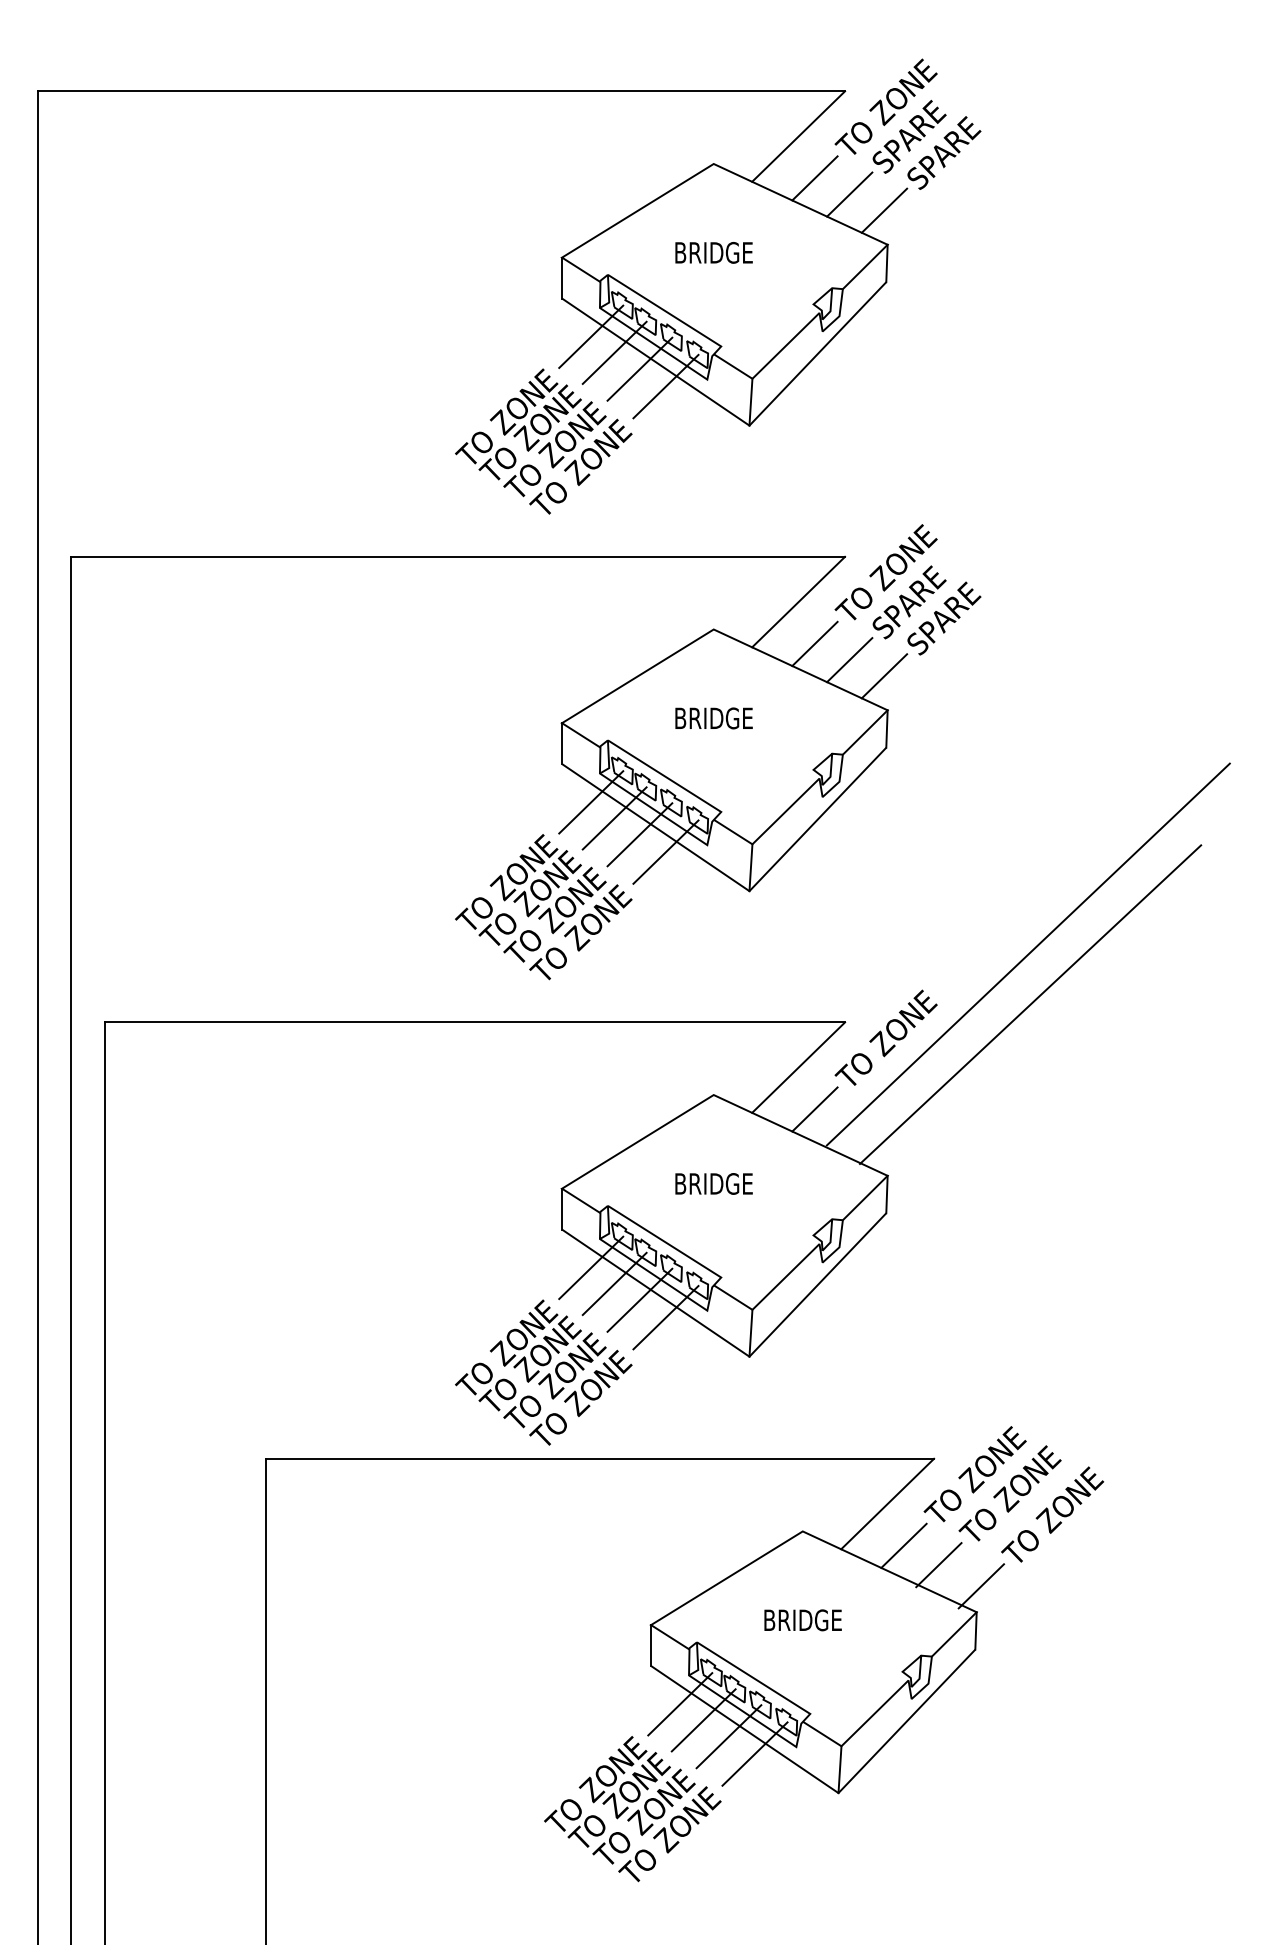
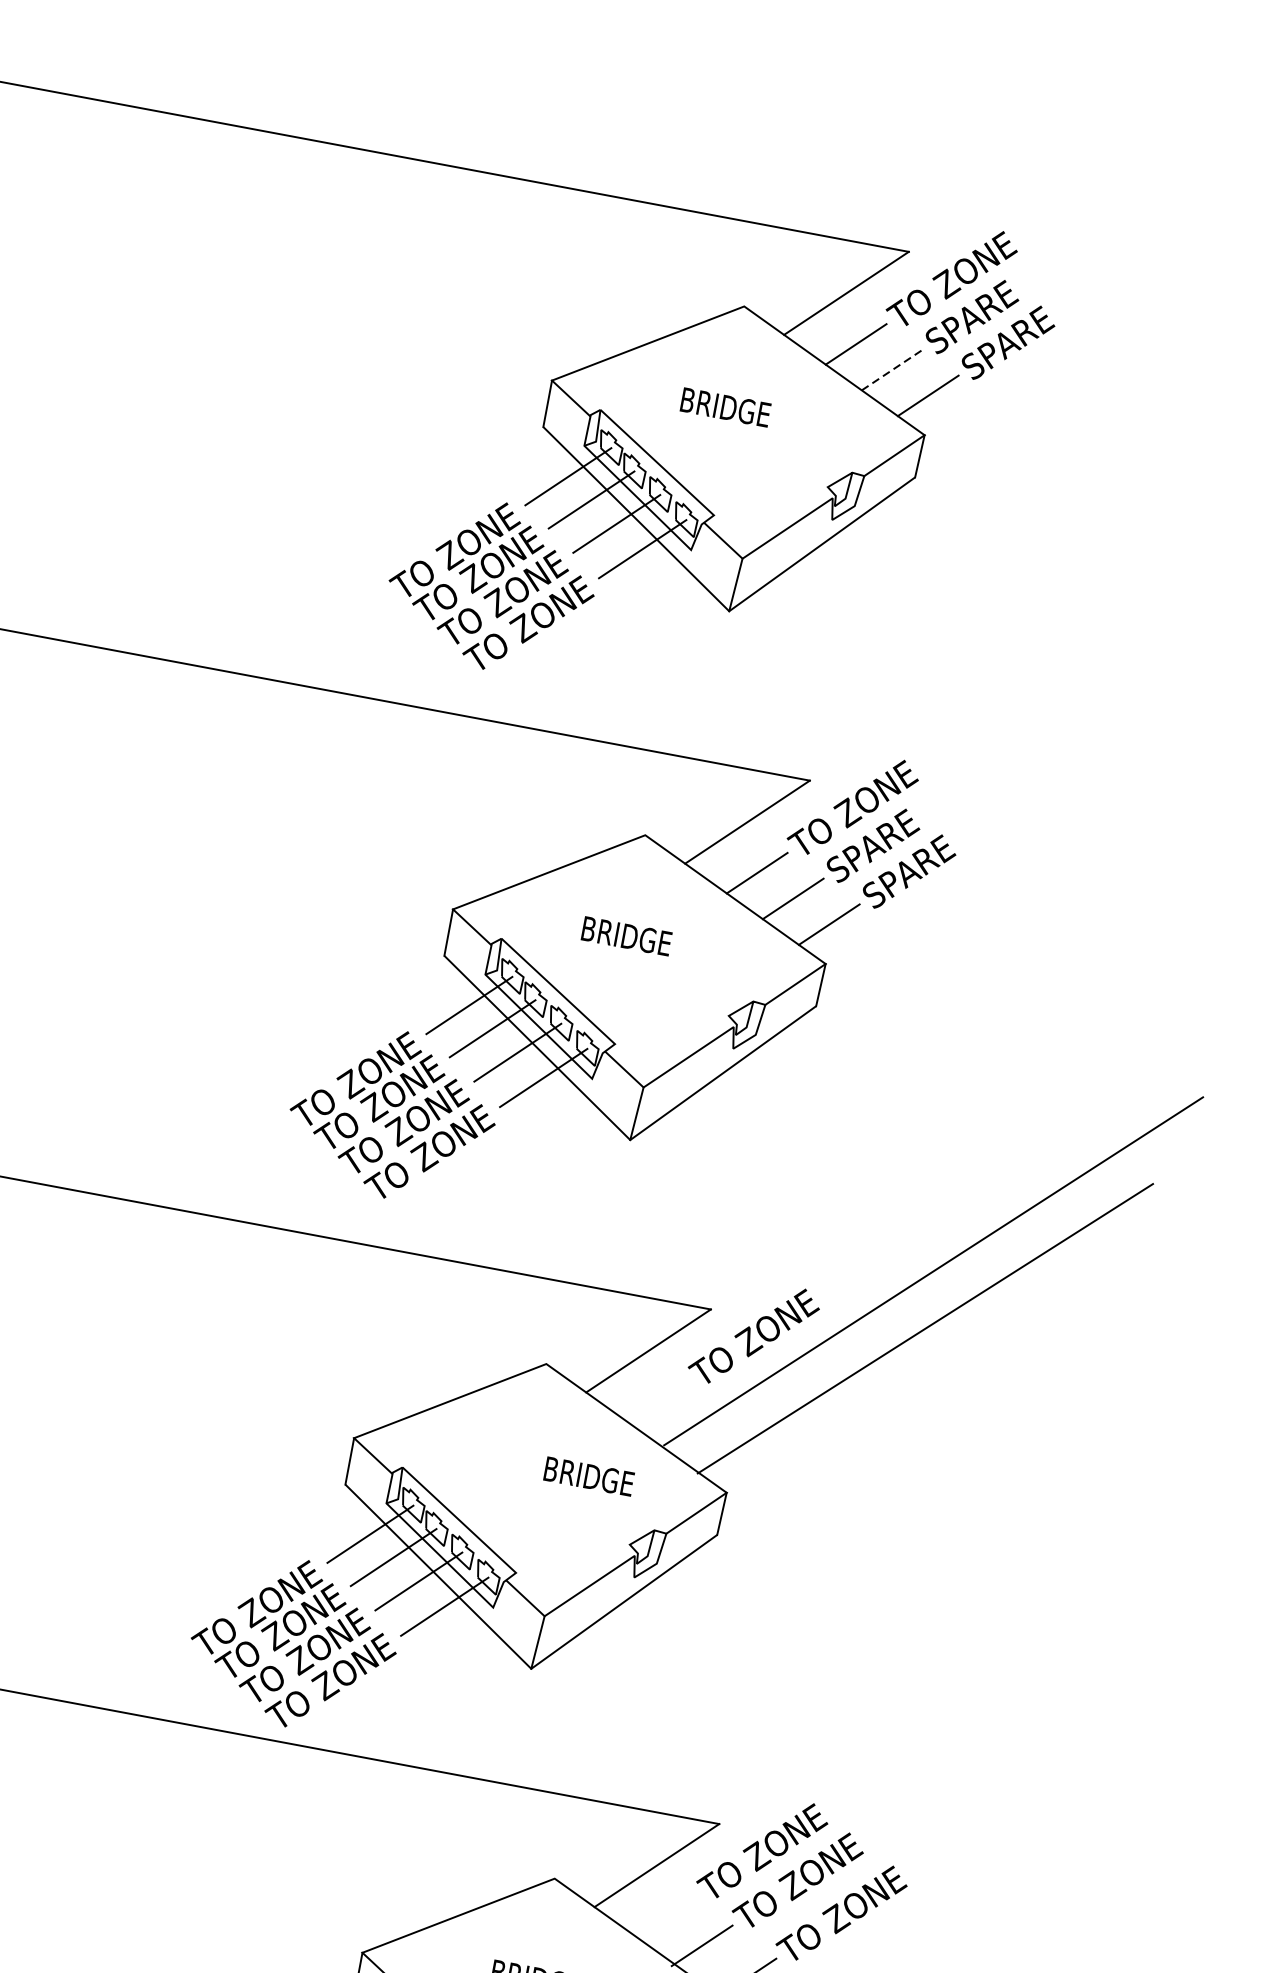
line: (849, 194) -> (891, 369), solid -> dashed
line: (814, 1109) -> (657, 1401), removed
text: (713, 1183) -> (588, 1475), moved
line: (903, 1545) -> (666, 1916), removed

